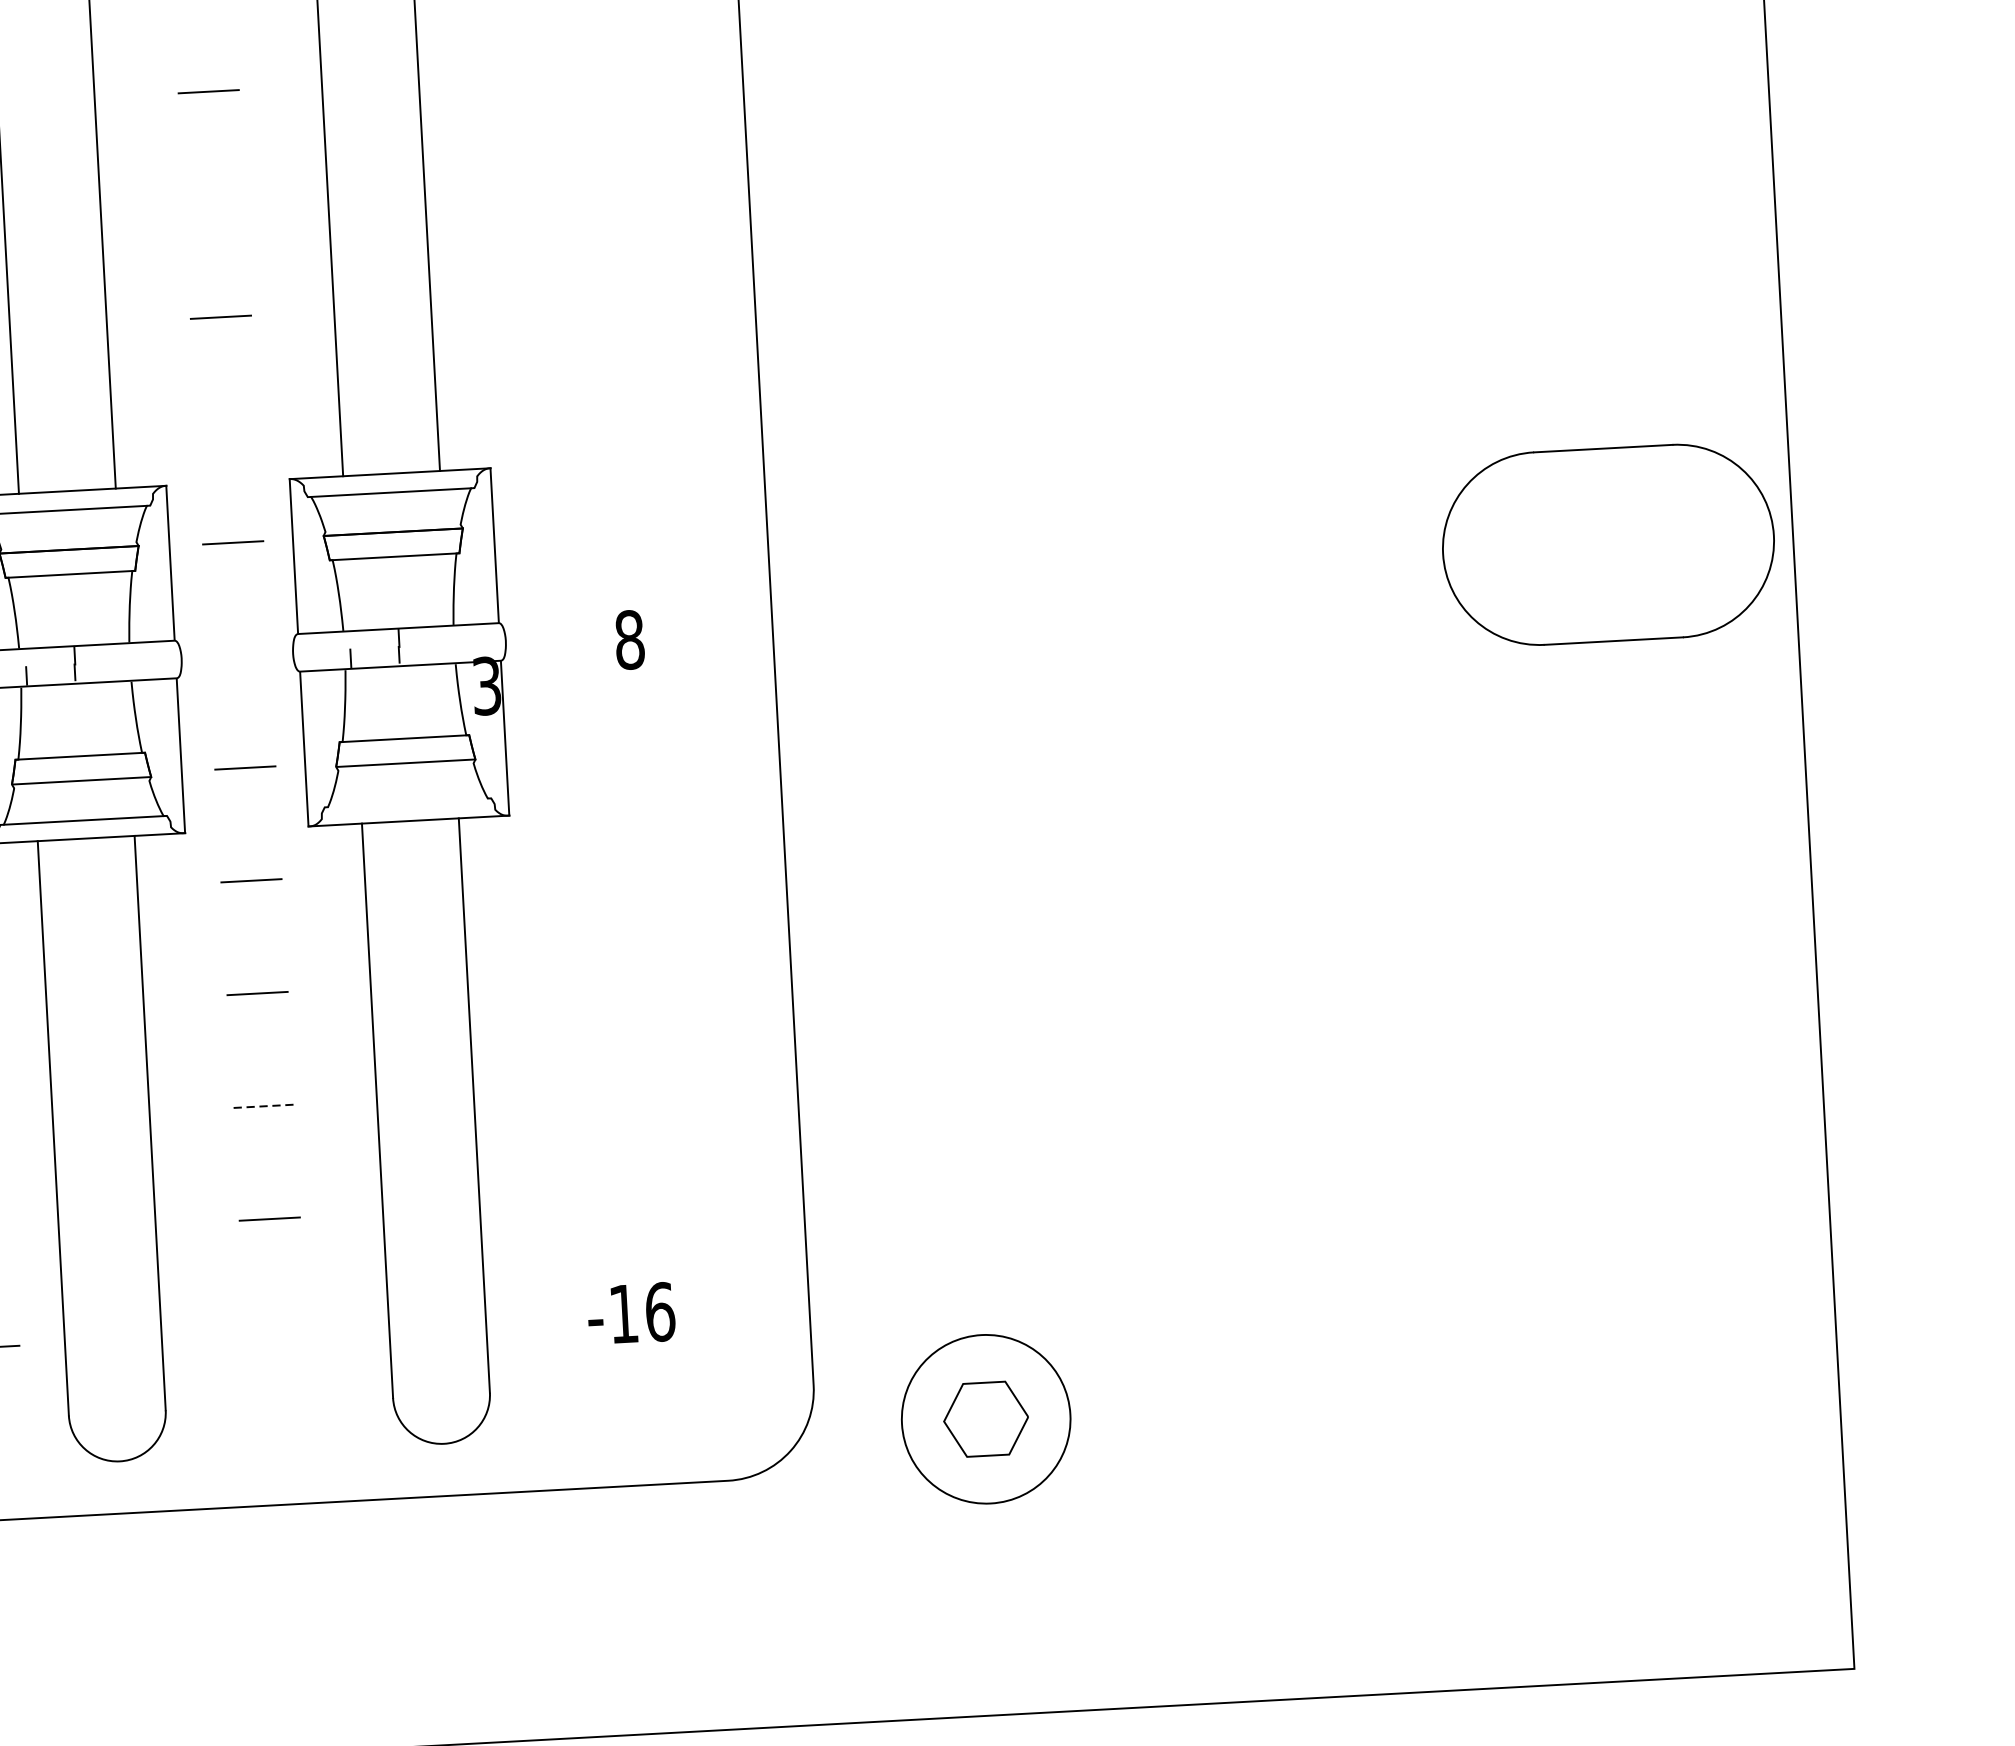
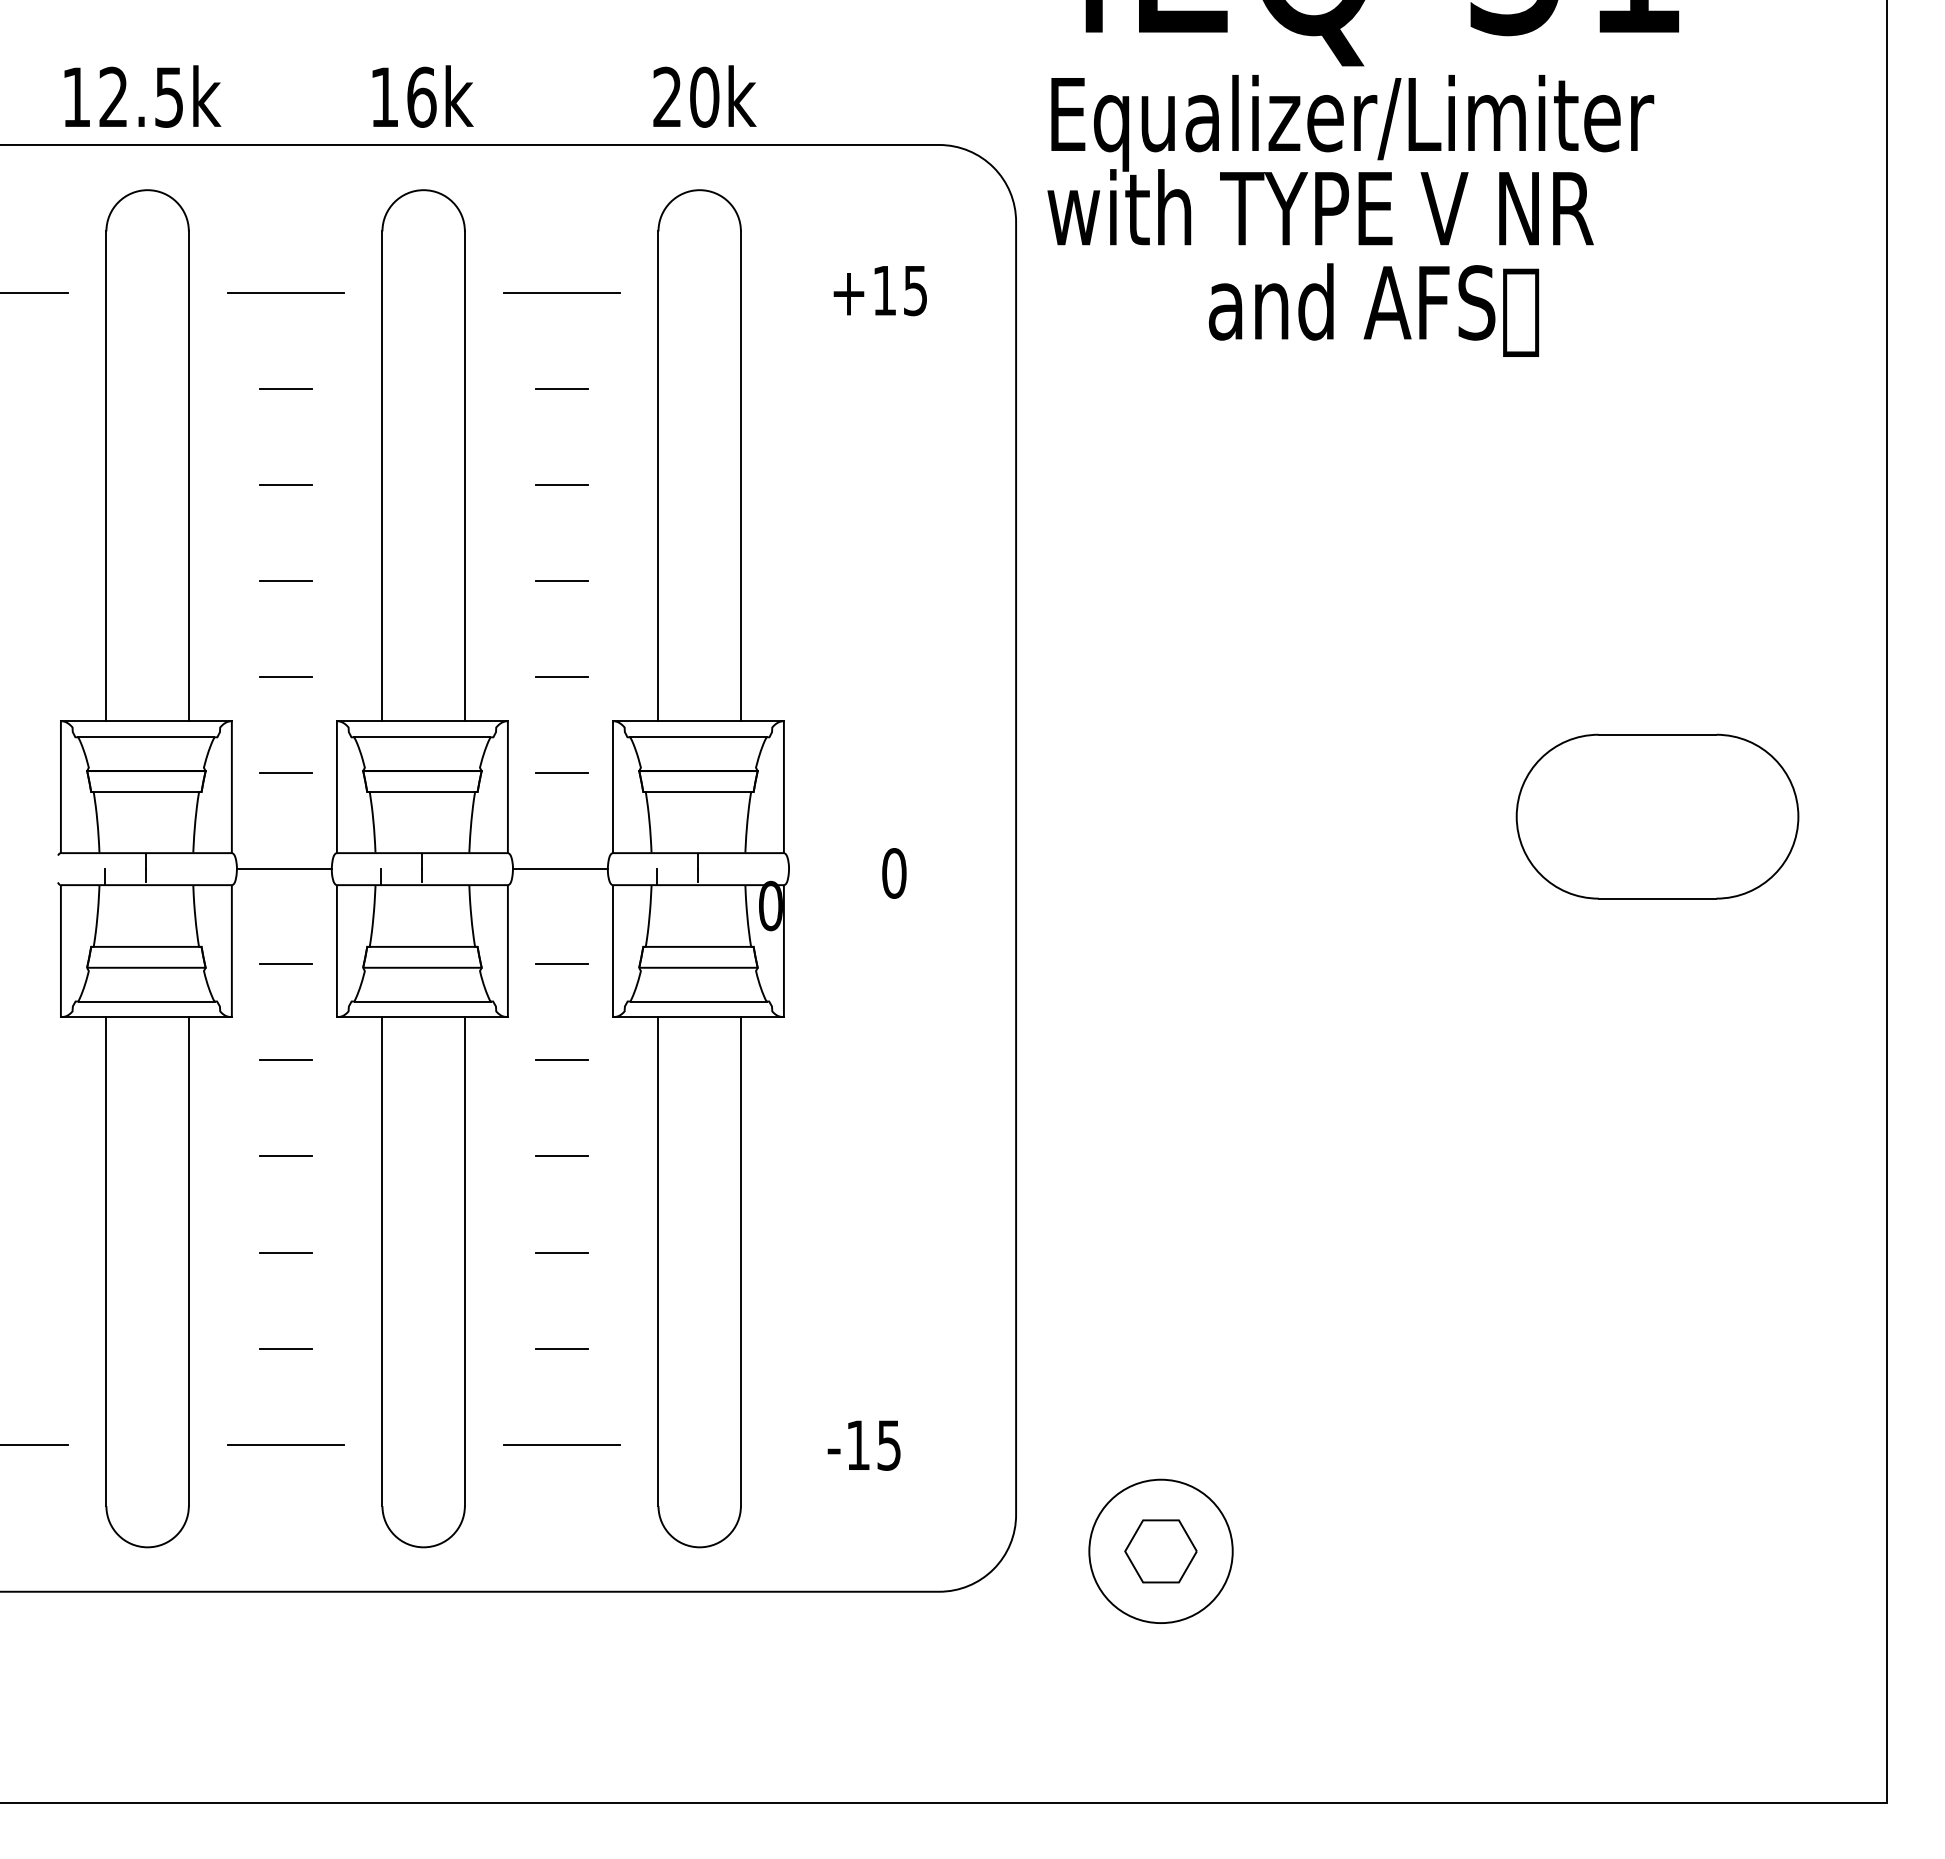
line: (214, 204) -> (561, 484), added
line: (226, 429) -> (561, 676), added
part: (1608, 544) -> (1657, 816), moved
text: (630, 640) -> (894, 873), 8 -> 0
line: (236, 655) -> (559, 868), added
text: (486, 685) -> (770, 905), 3 -> 0
line: (407, 802) -> (698, 1001), added
line: (264, 1106) -> (562, 1252), dashed -> solid
text: (660, 1312) -> (889, 1445), -16 -> -15
line: (275, 1331) -> (561, 1444), added

